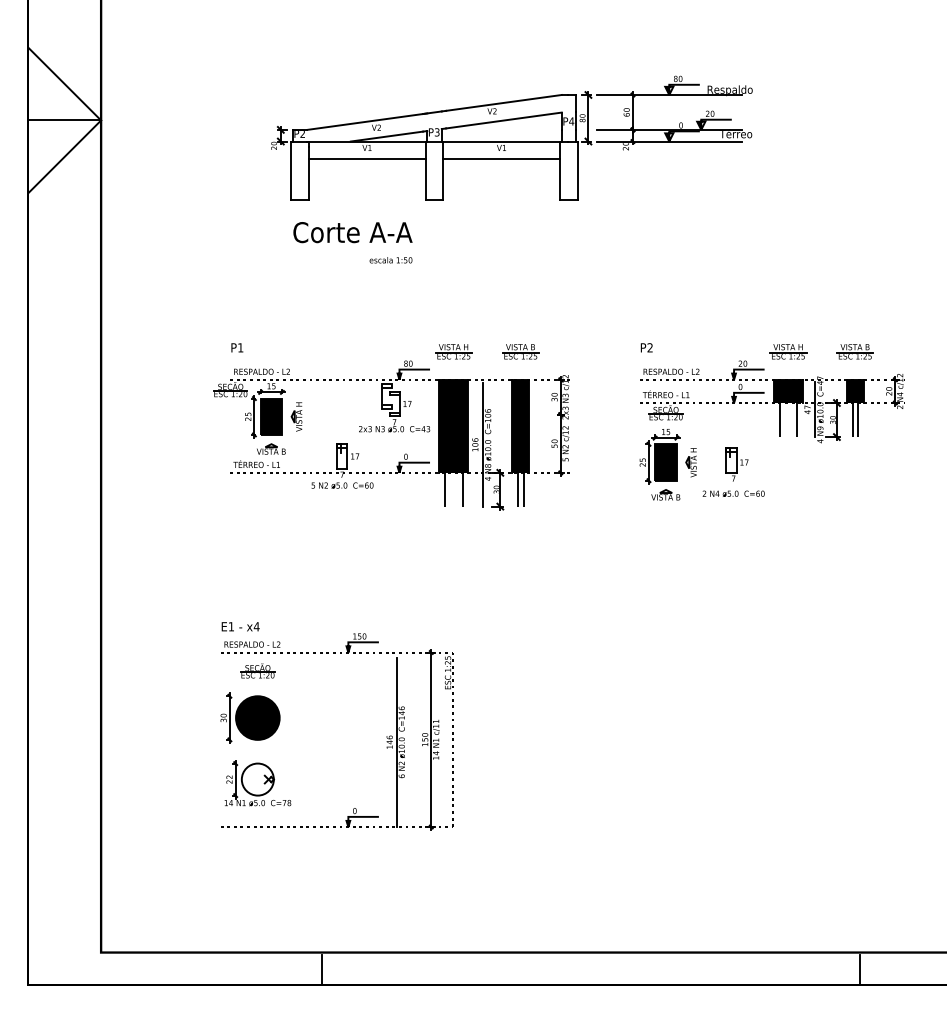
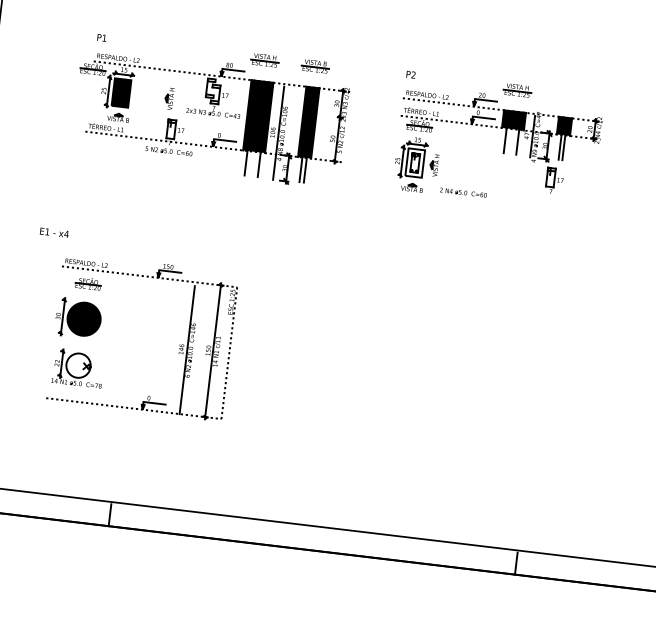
part: (854, 351) -> (567, 96), removed
part: (296, 416) -> (169, 98), moved
fill: (665, 462) -> (414, 163), removed
part: (736, 464) -> (554, 181), moved
text: (240, 626) -> (54, 232), moved

